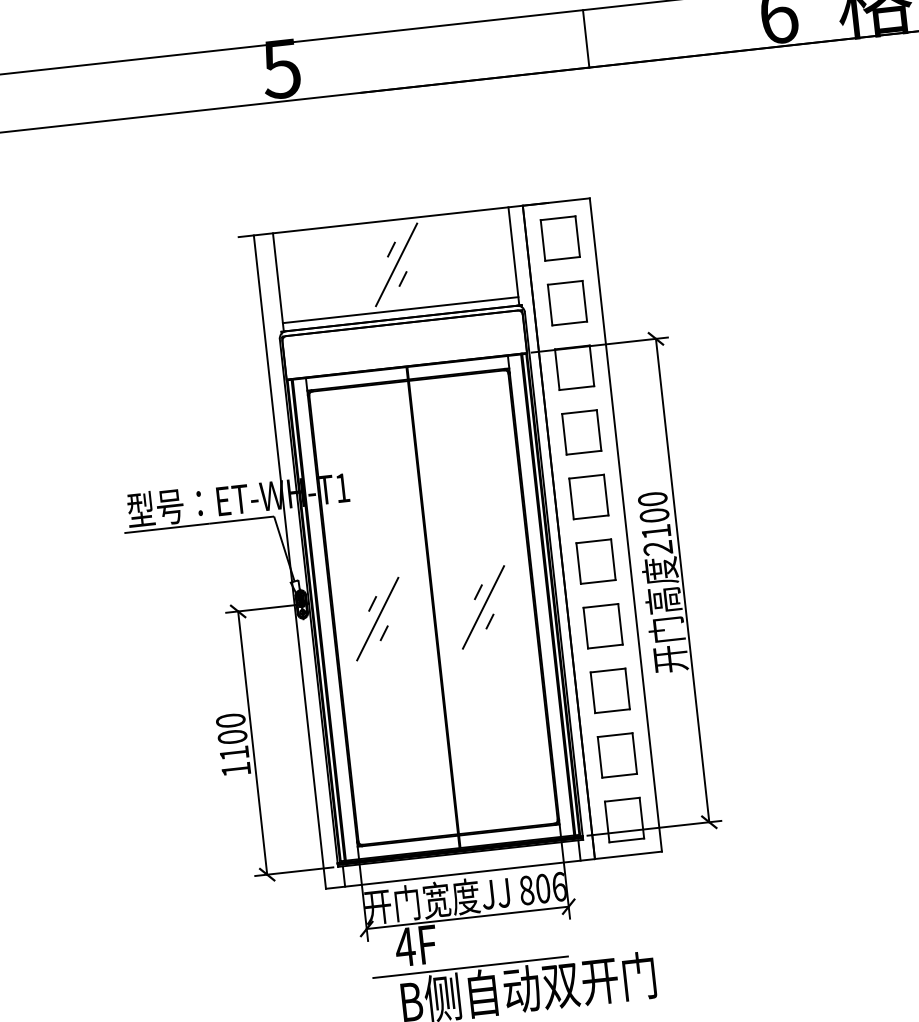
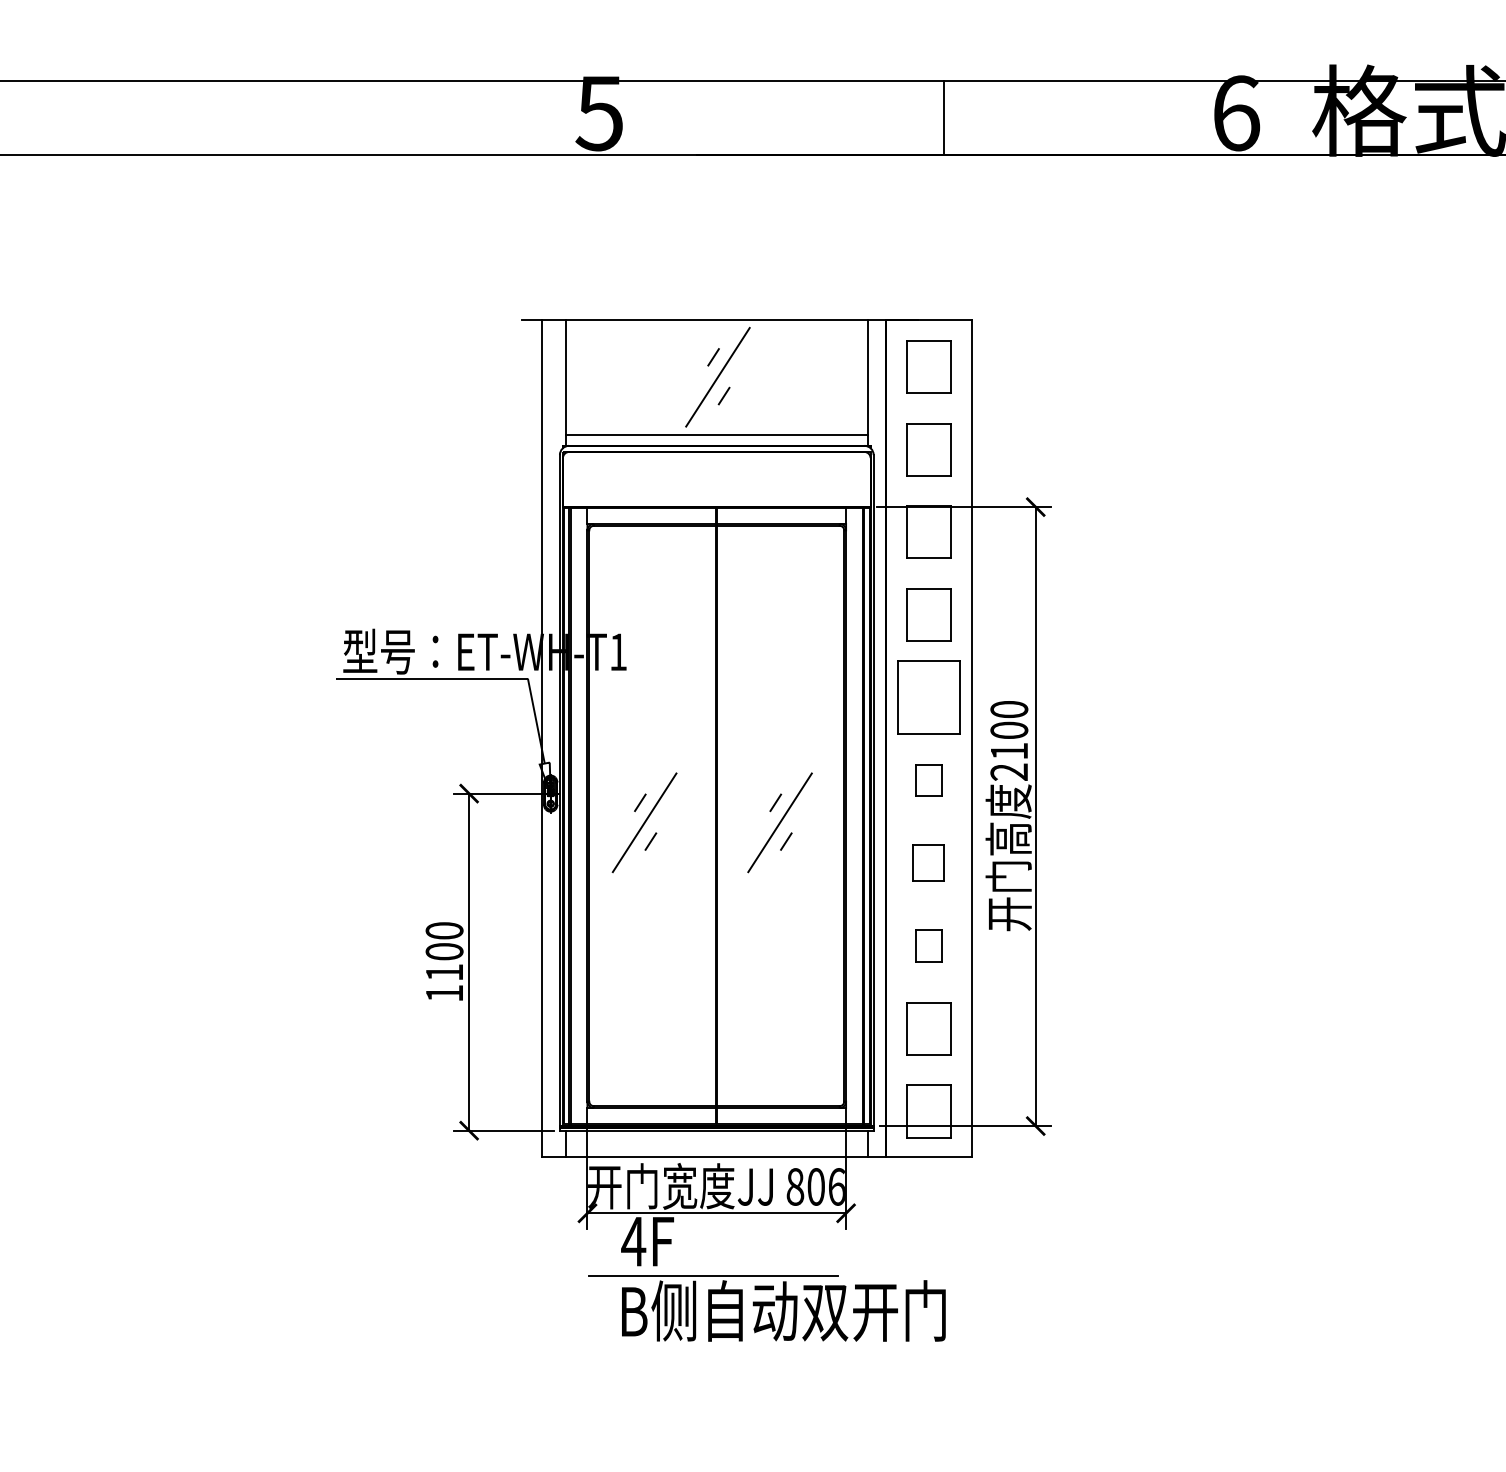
line: (586, 38) -> (944, 117), moved
part: (588, 496) -> (928, 697), size x1.4
part: (595, 561) -> (928, 780), size x0.6
part: (602, 625) -> (928, 862), size x0.7
part: (609, 690) -> (928, 945), size x0.6

